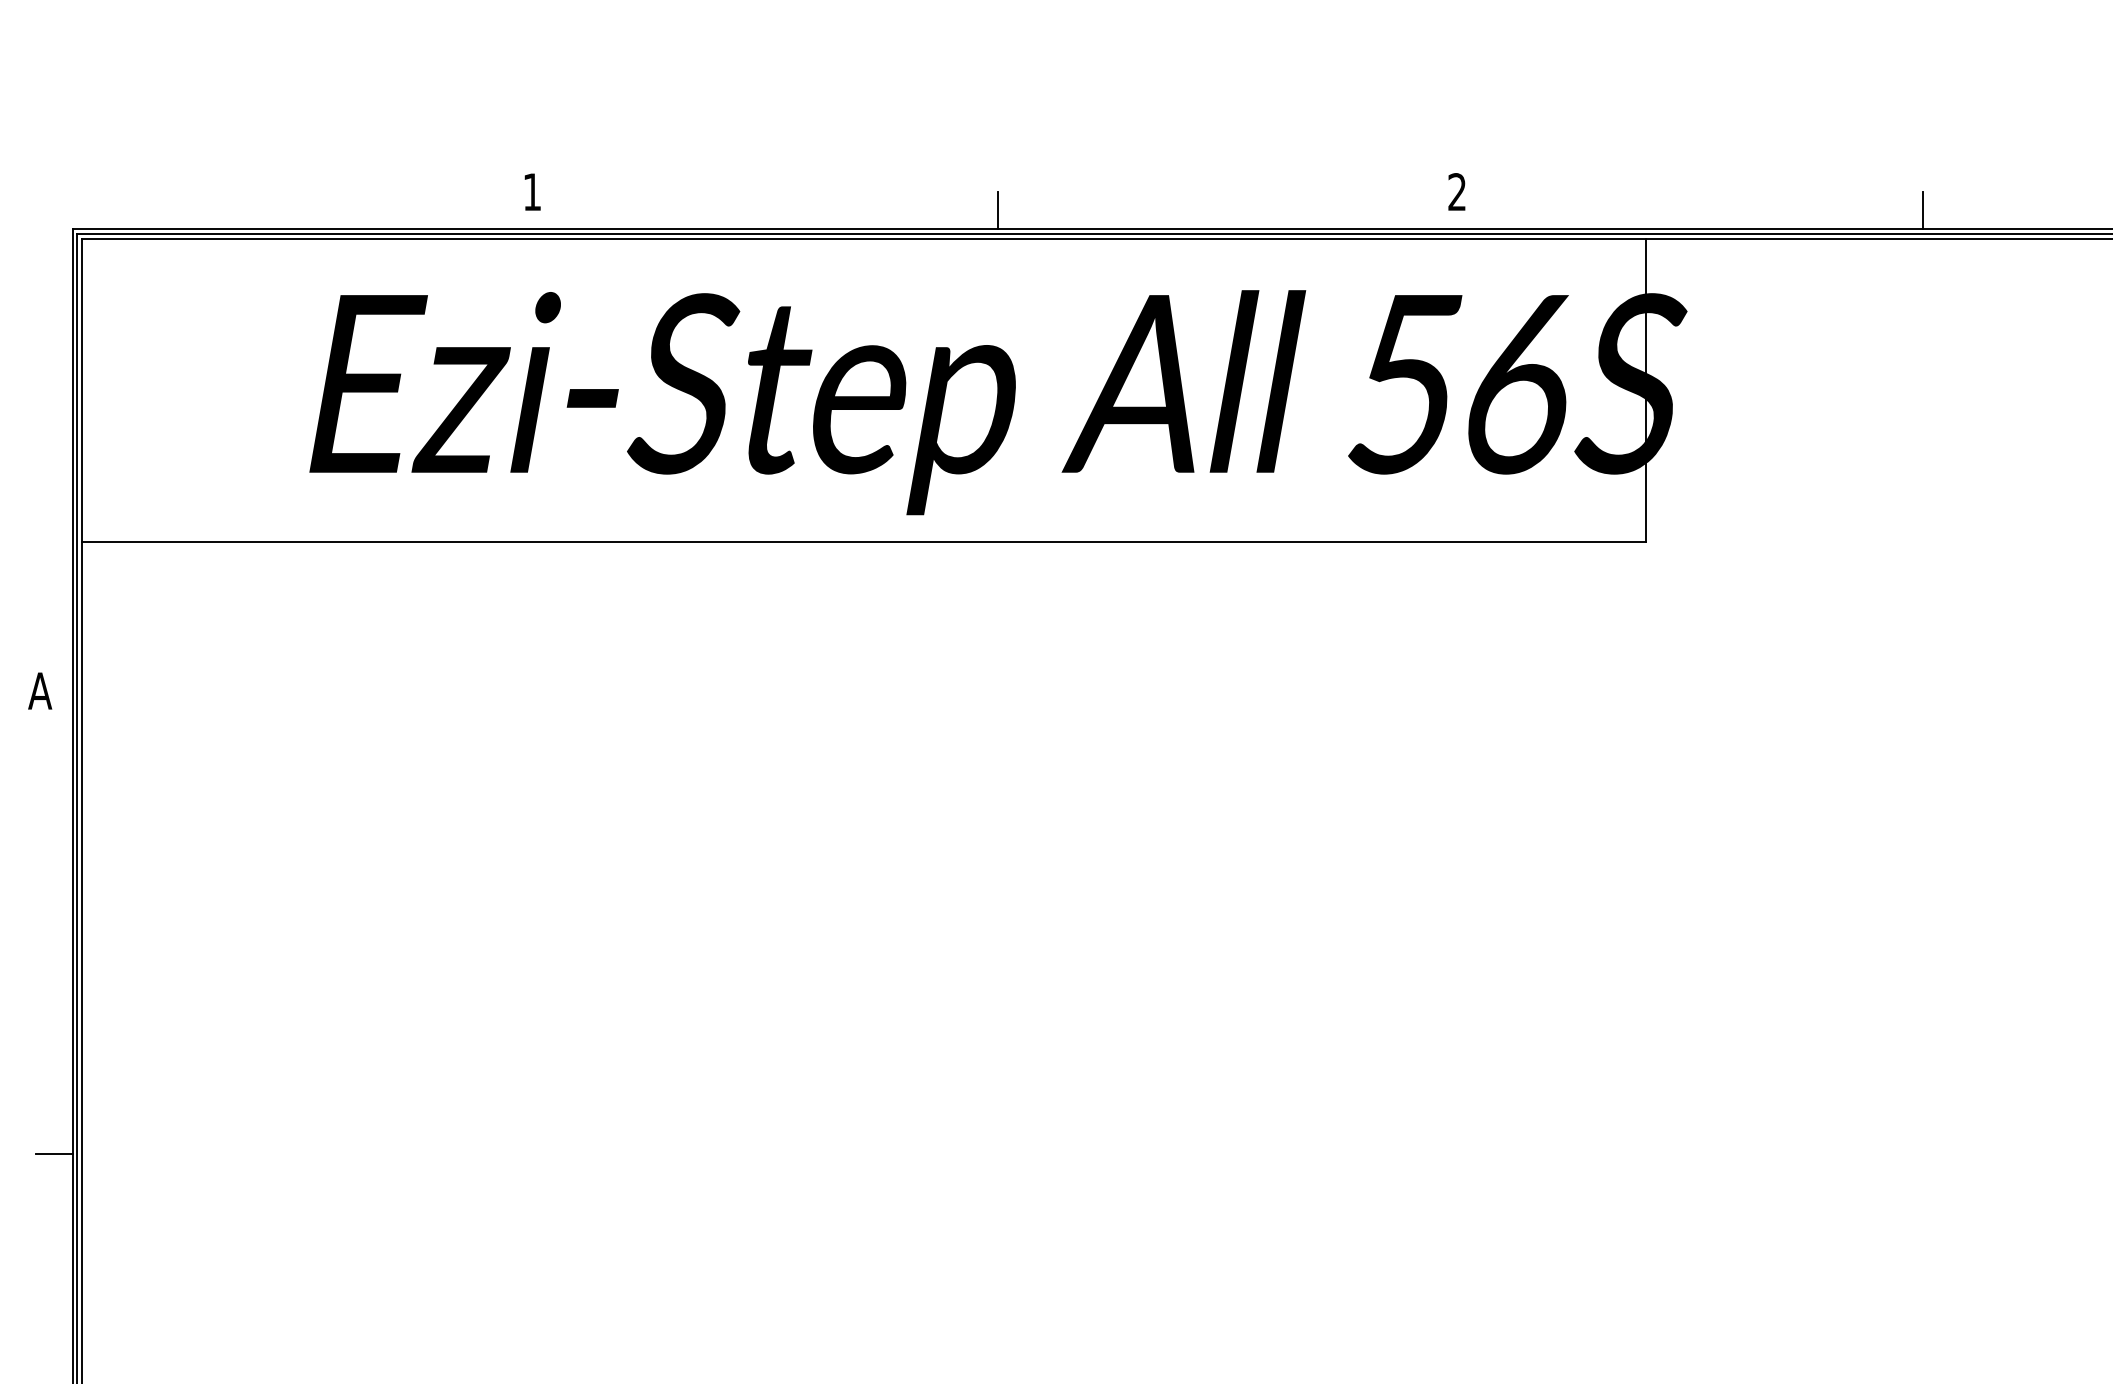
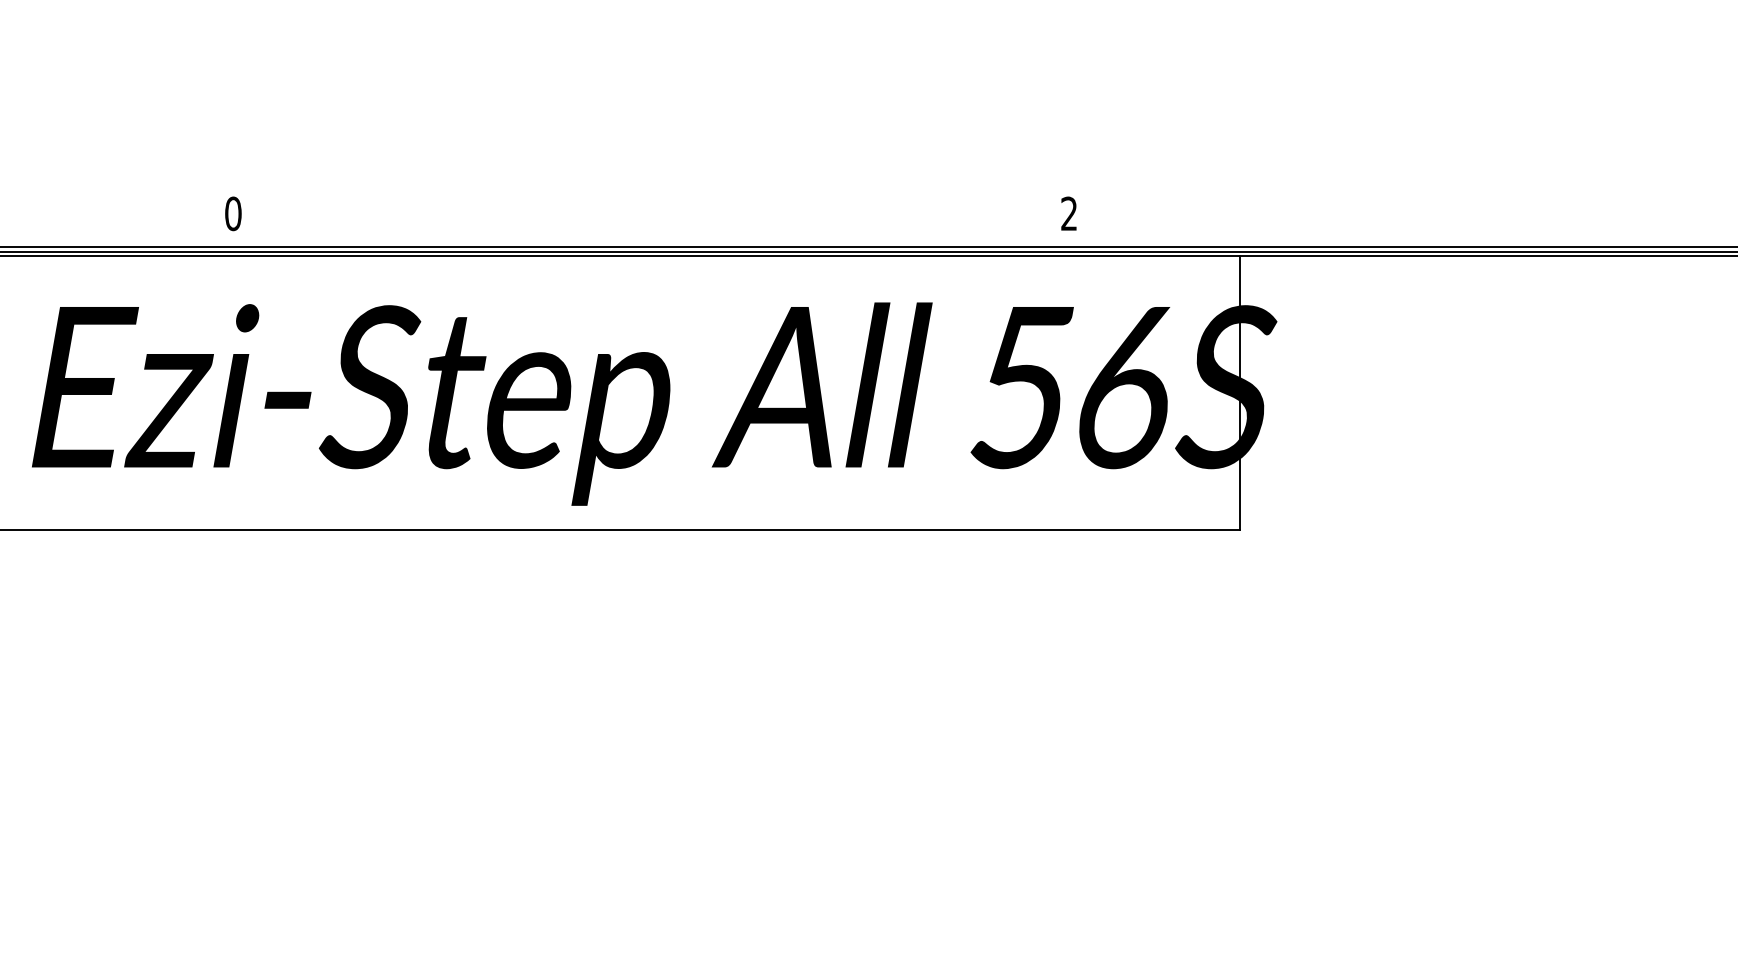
text: (532, 192) -> (233, 214), 1 -> 0
line: (997, 210) -> (653, 230), removed
line: (1922, 210) -> (1489, 230), removed

